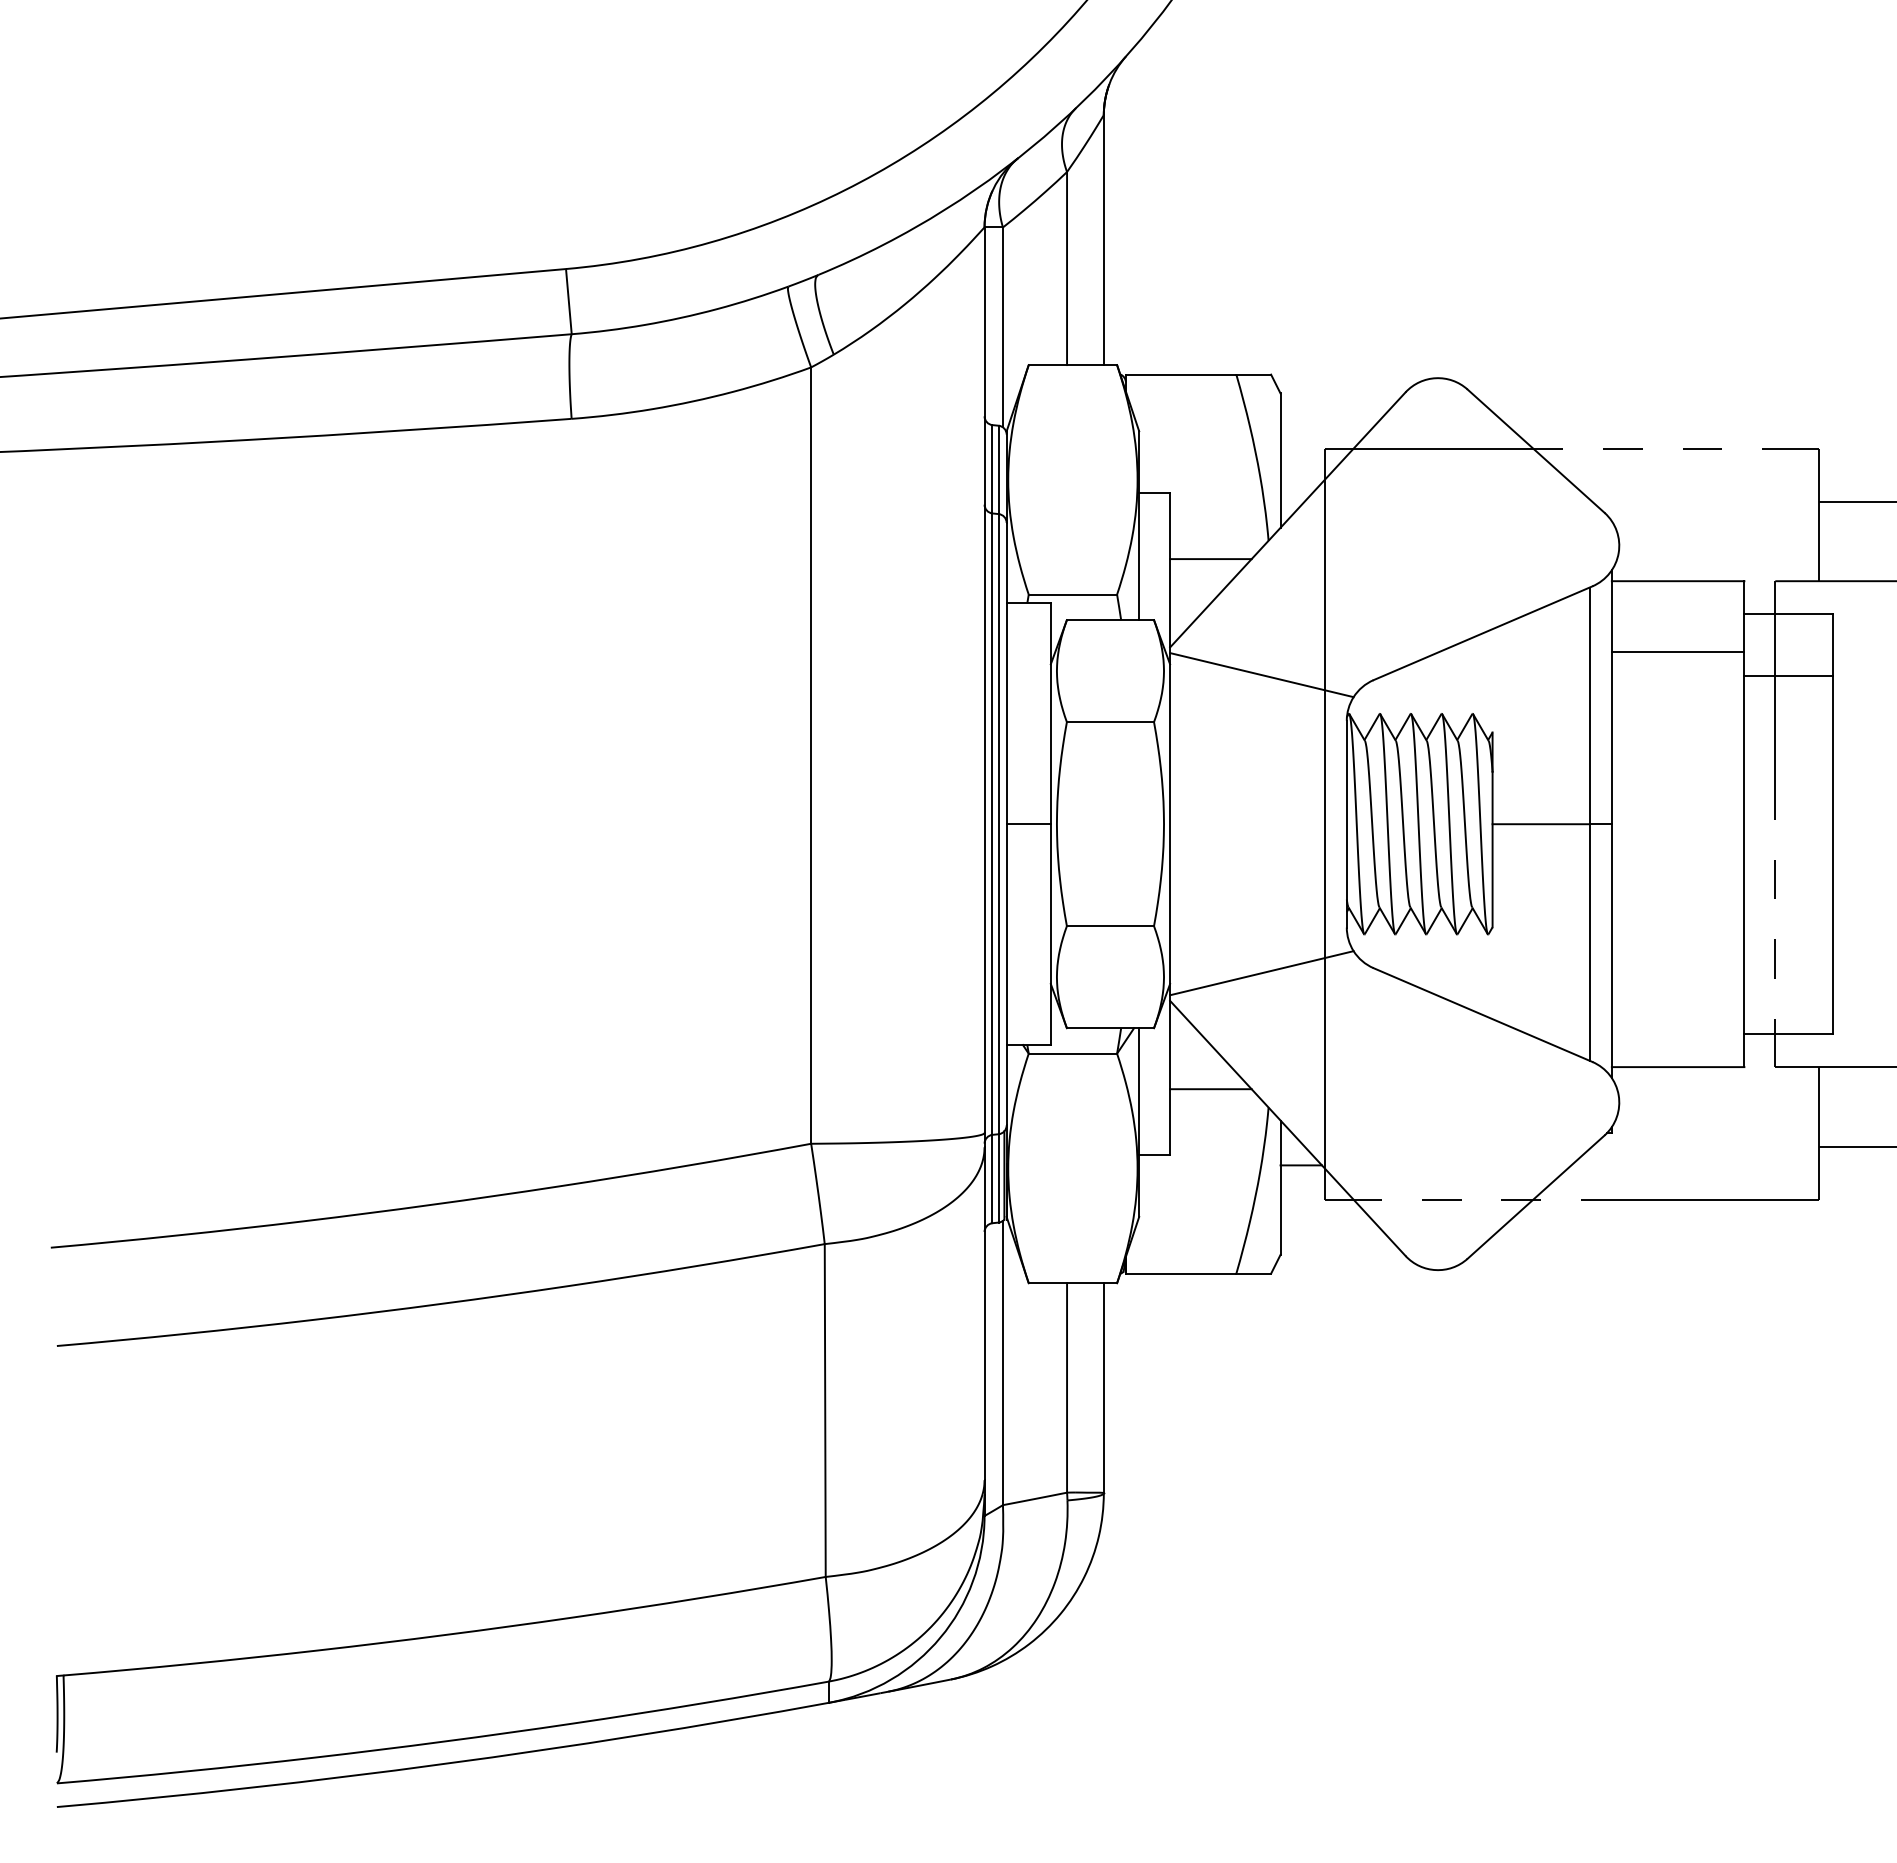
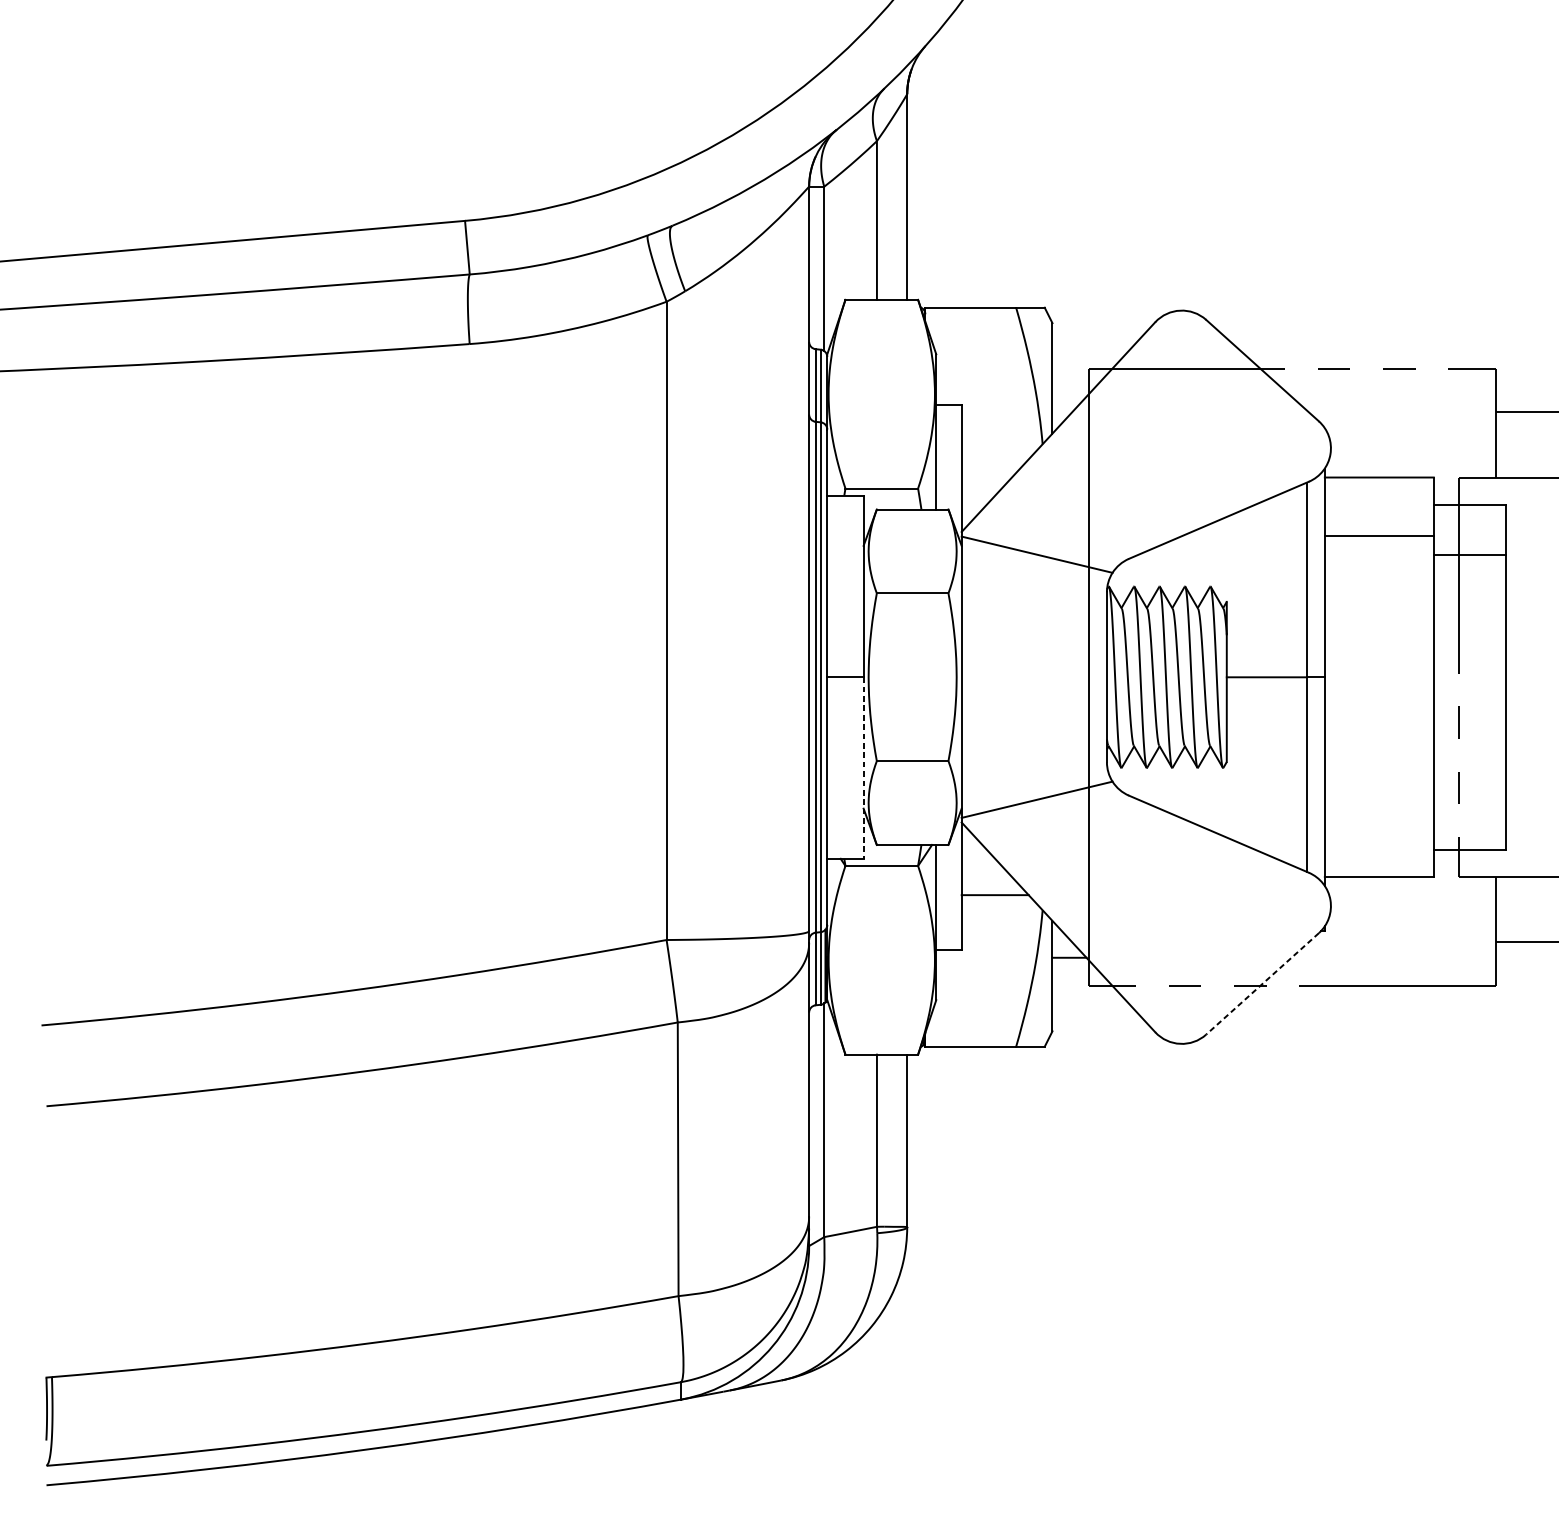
line: (1210, 559) -> (994, 459), removed
line: (1050, 935) -> (863, 768), solid -> dashed
line: (1535, 1197) -> (1262, 984), solid -> dashed

